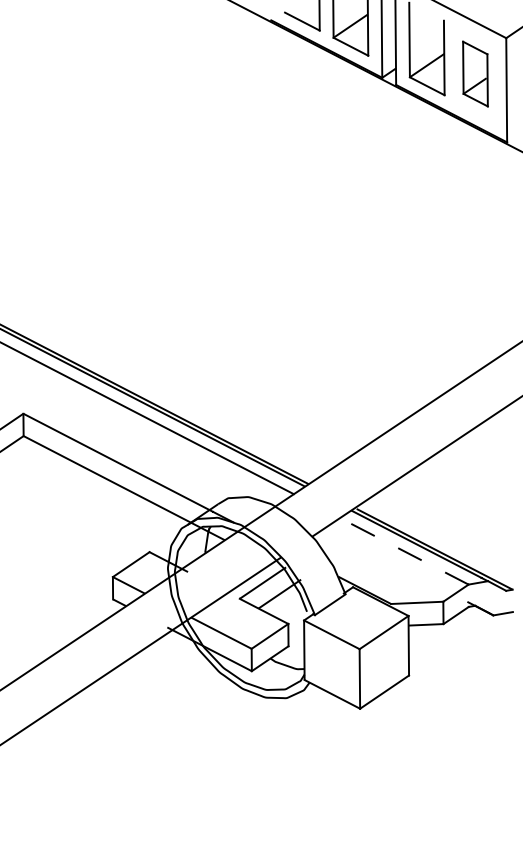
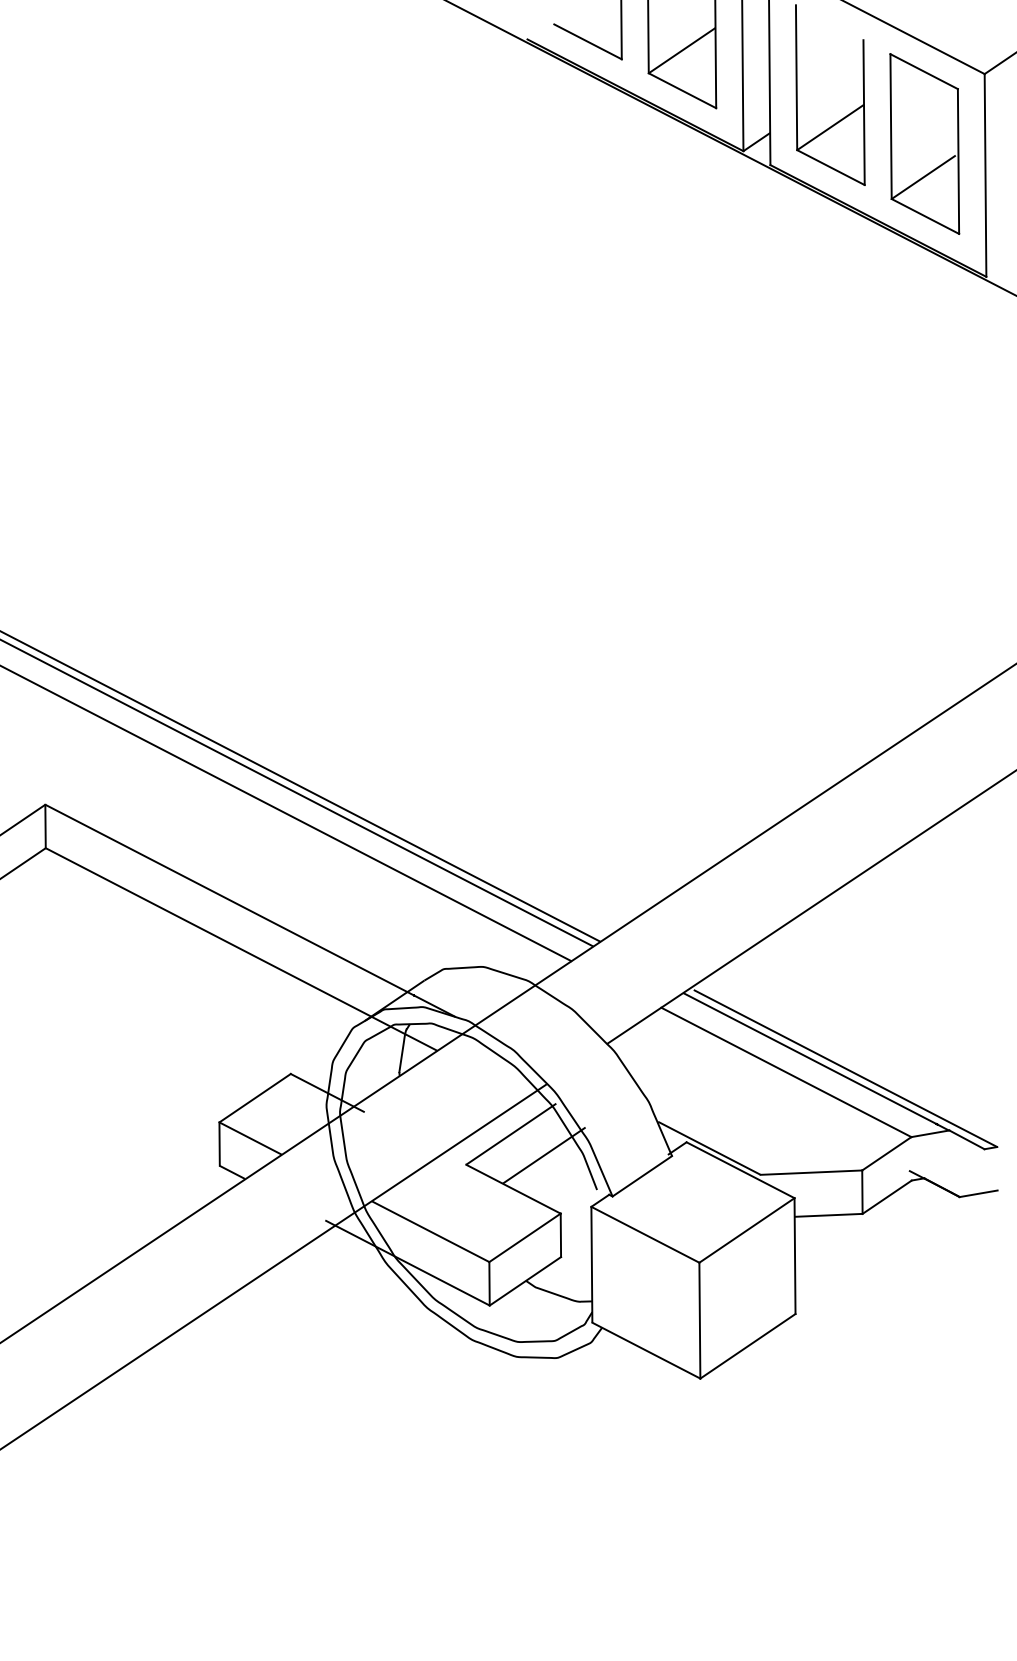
part: (475, 73) -> (924, 142), size x1.43
line: (403, 551) -> (784, 1072), dashed -> solid

